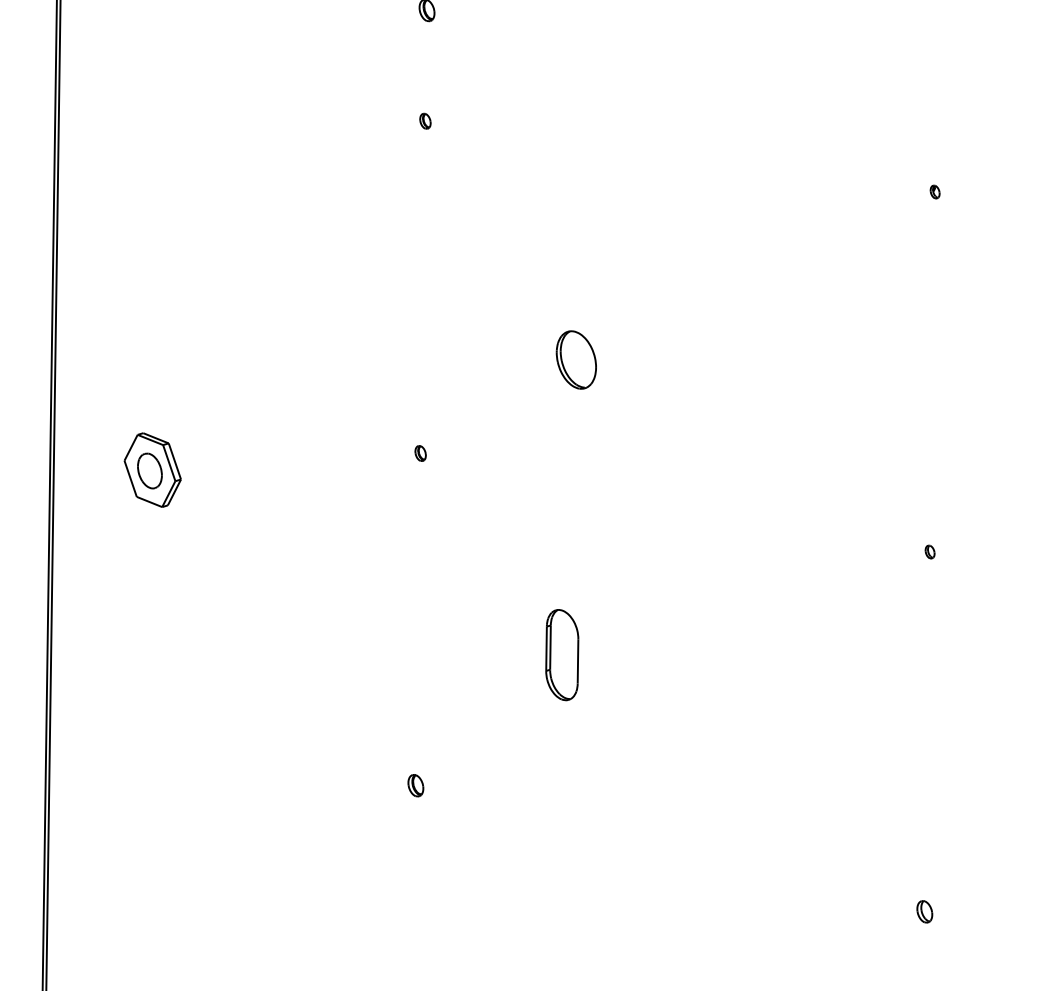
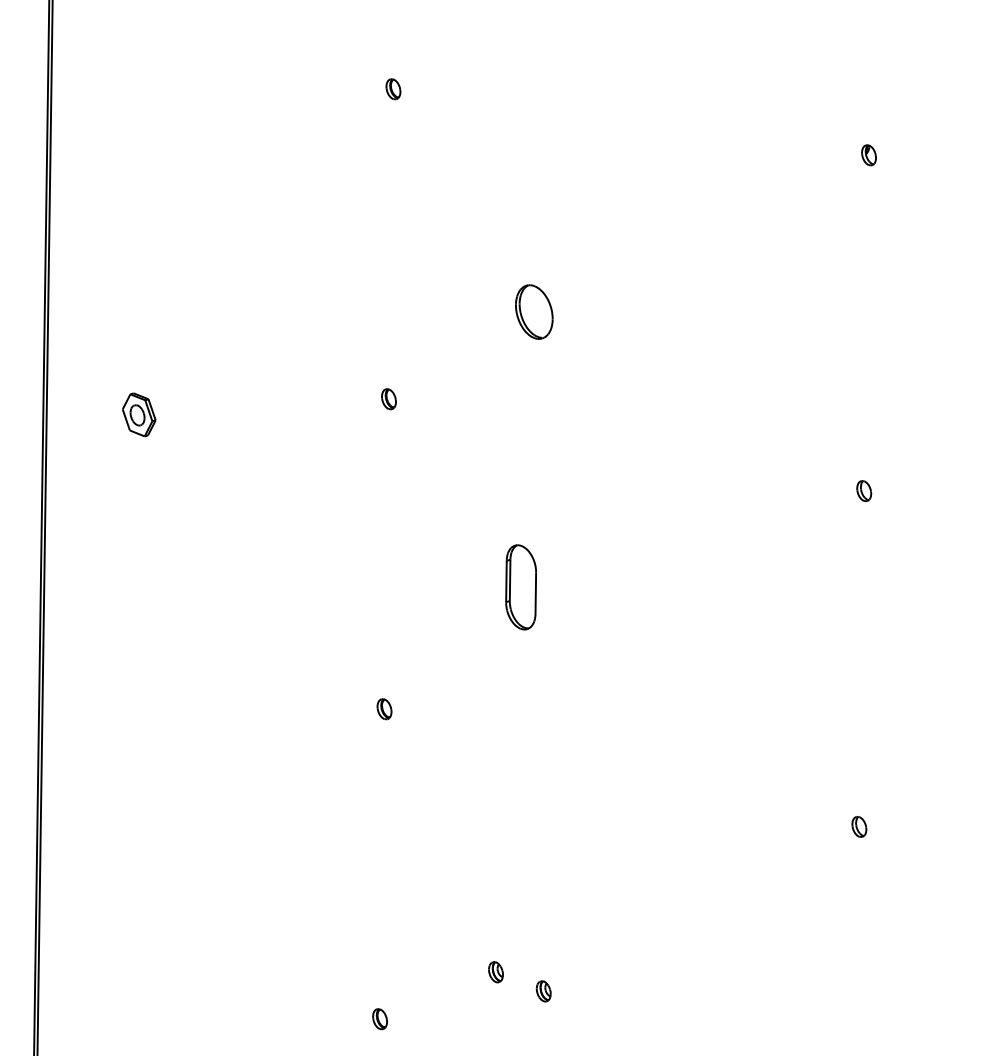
part: (425, 121) -> (393, 89), size x1.43
part: (934, 192) -> (868, 155), size x1.67
part: (420, 453) -> (388, 399), size x1.43
part: (153, 469) -> (139, 414), size x0.62
part: (930, 552) -> (864, 491), size x1.67

